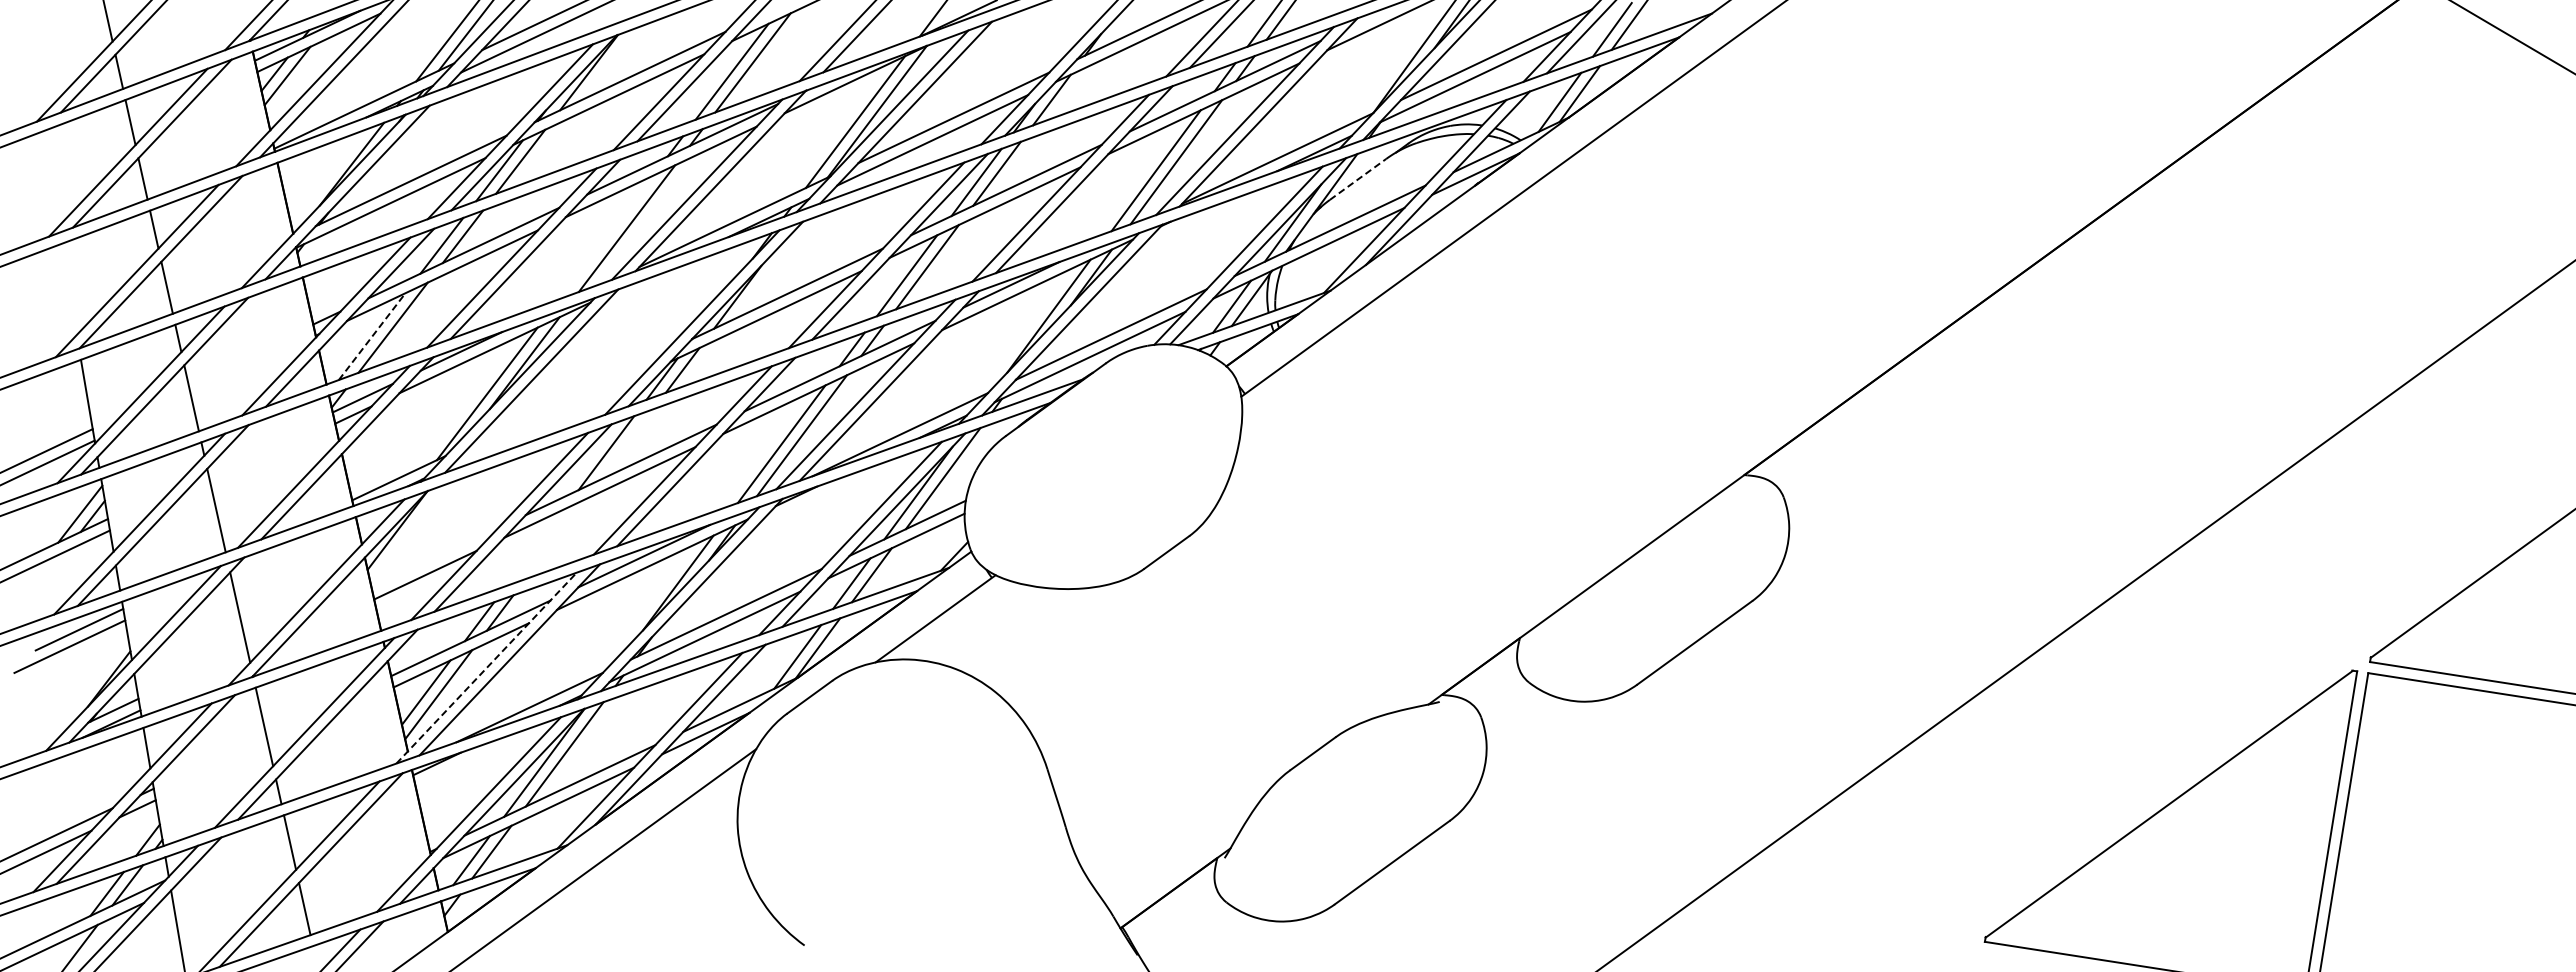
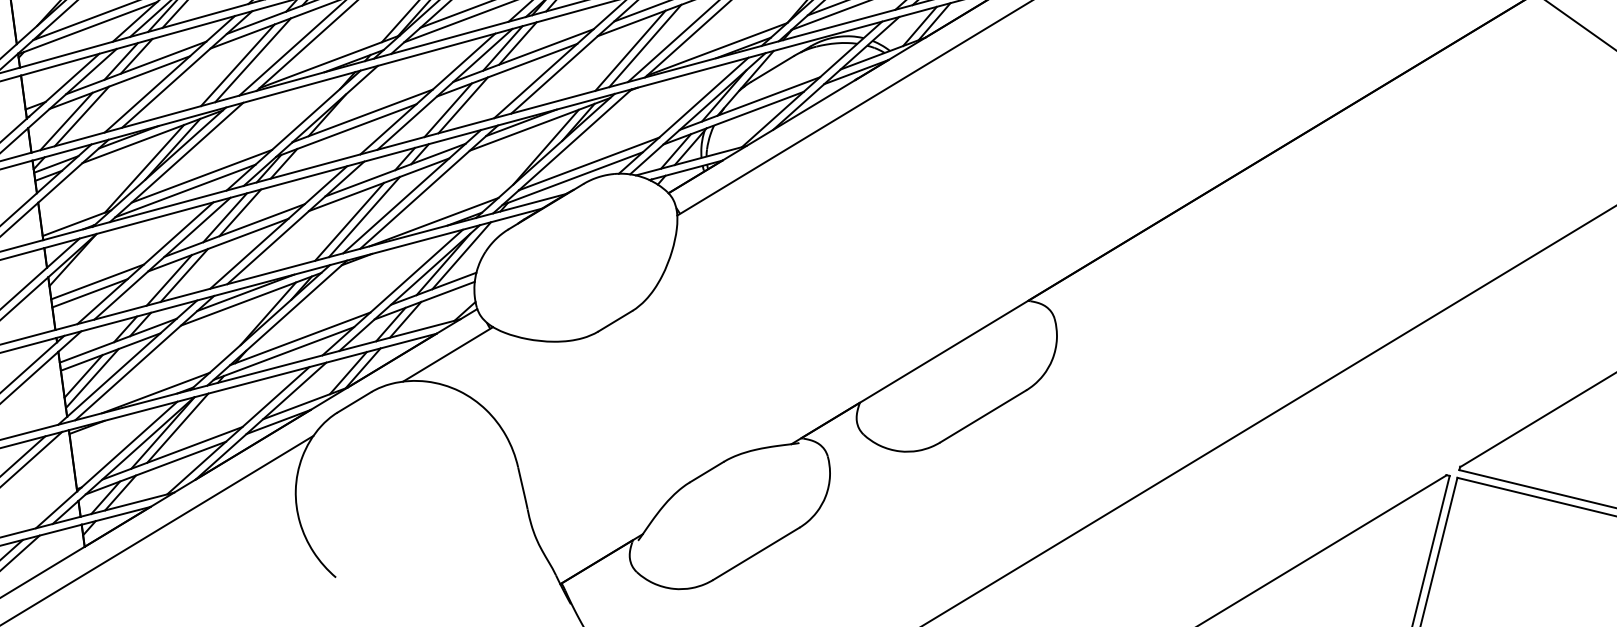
line: (1358, 179) -> (773, 68), dashed -> solid
line: (606, 237) -> (238, 65), added
line: (372, 336) -> (66, 121), dashed -> solid
line: (568, 397) -> (201, 176), added
line: (547, 419) -> (185, 190), added
line: (626, 444) -> (239, 212), added
line: (555, 539) -> (184, 275), added
line: (535, 547) -> (169, 280), added
line: (434, 558) -> (97, 282), added
line: (486, 667) -> (127, 362), dashed -> solid

